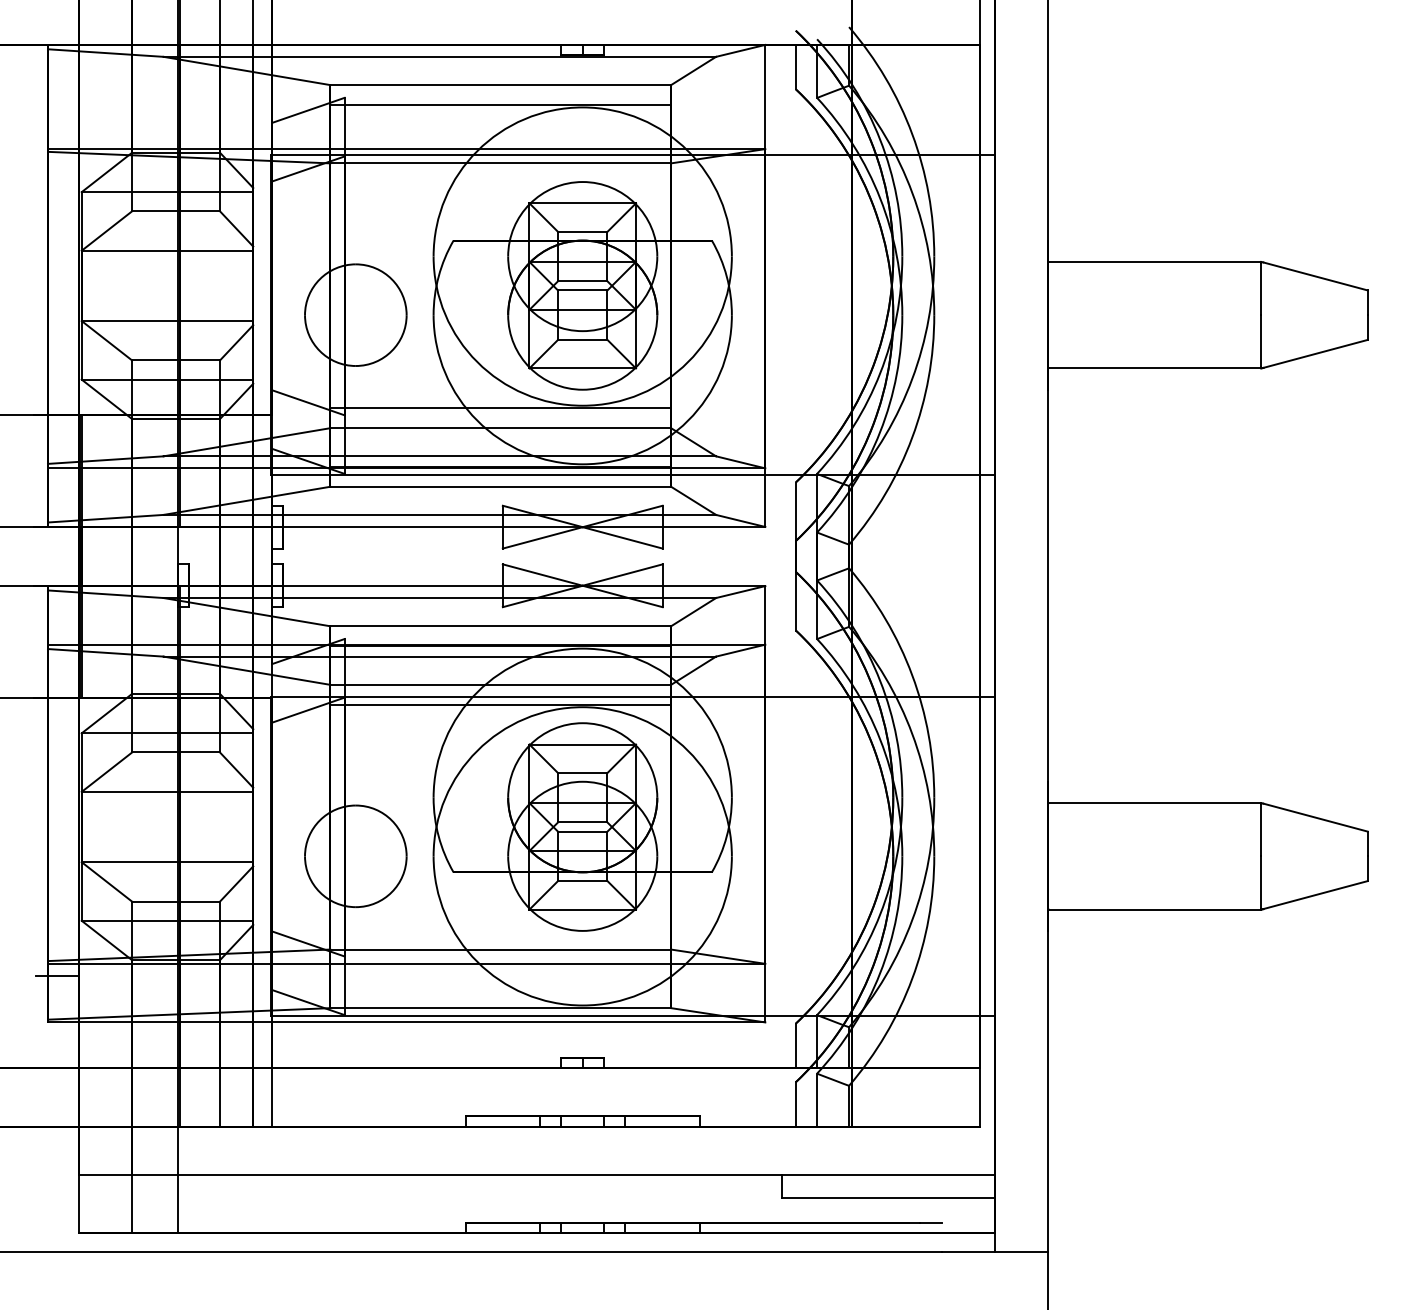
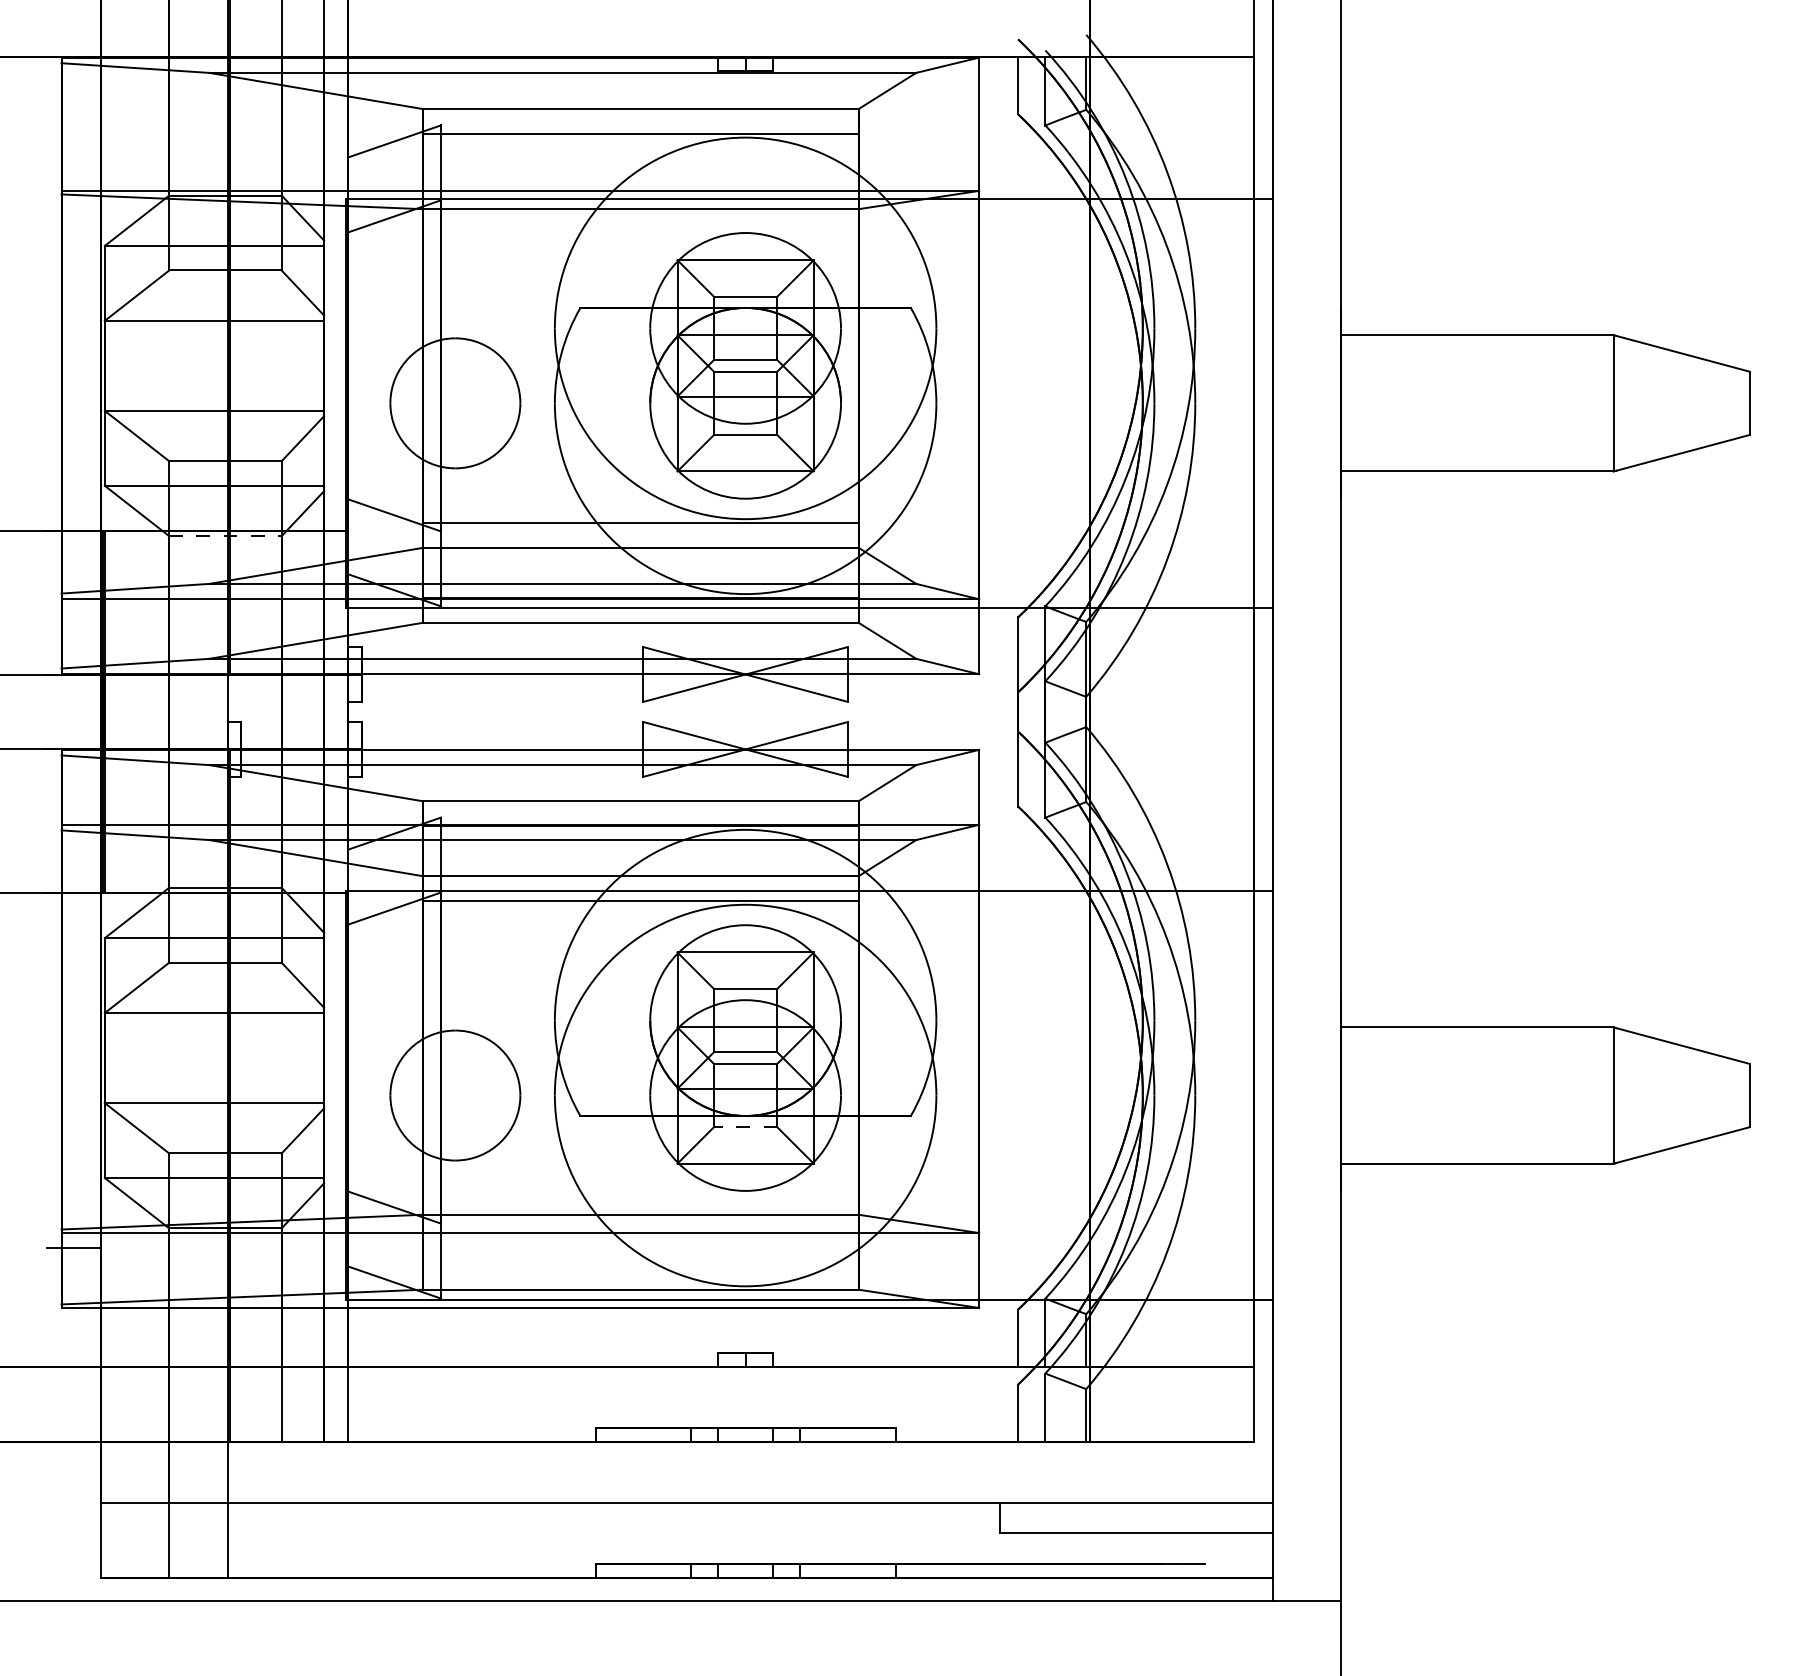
line: (176, 419) -> (225, 536), solid -> dashed
line: (582, 881) -> (745, 1127), solid -> dashed

